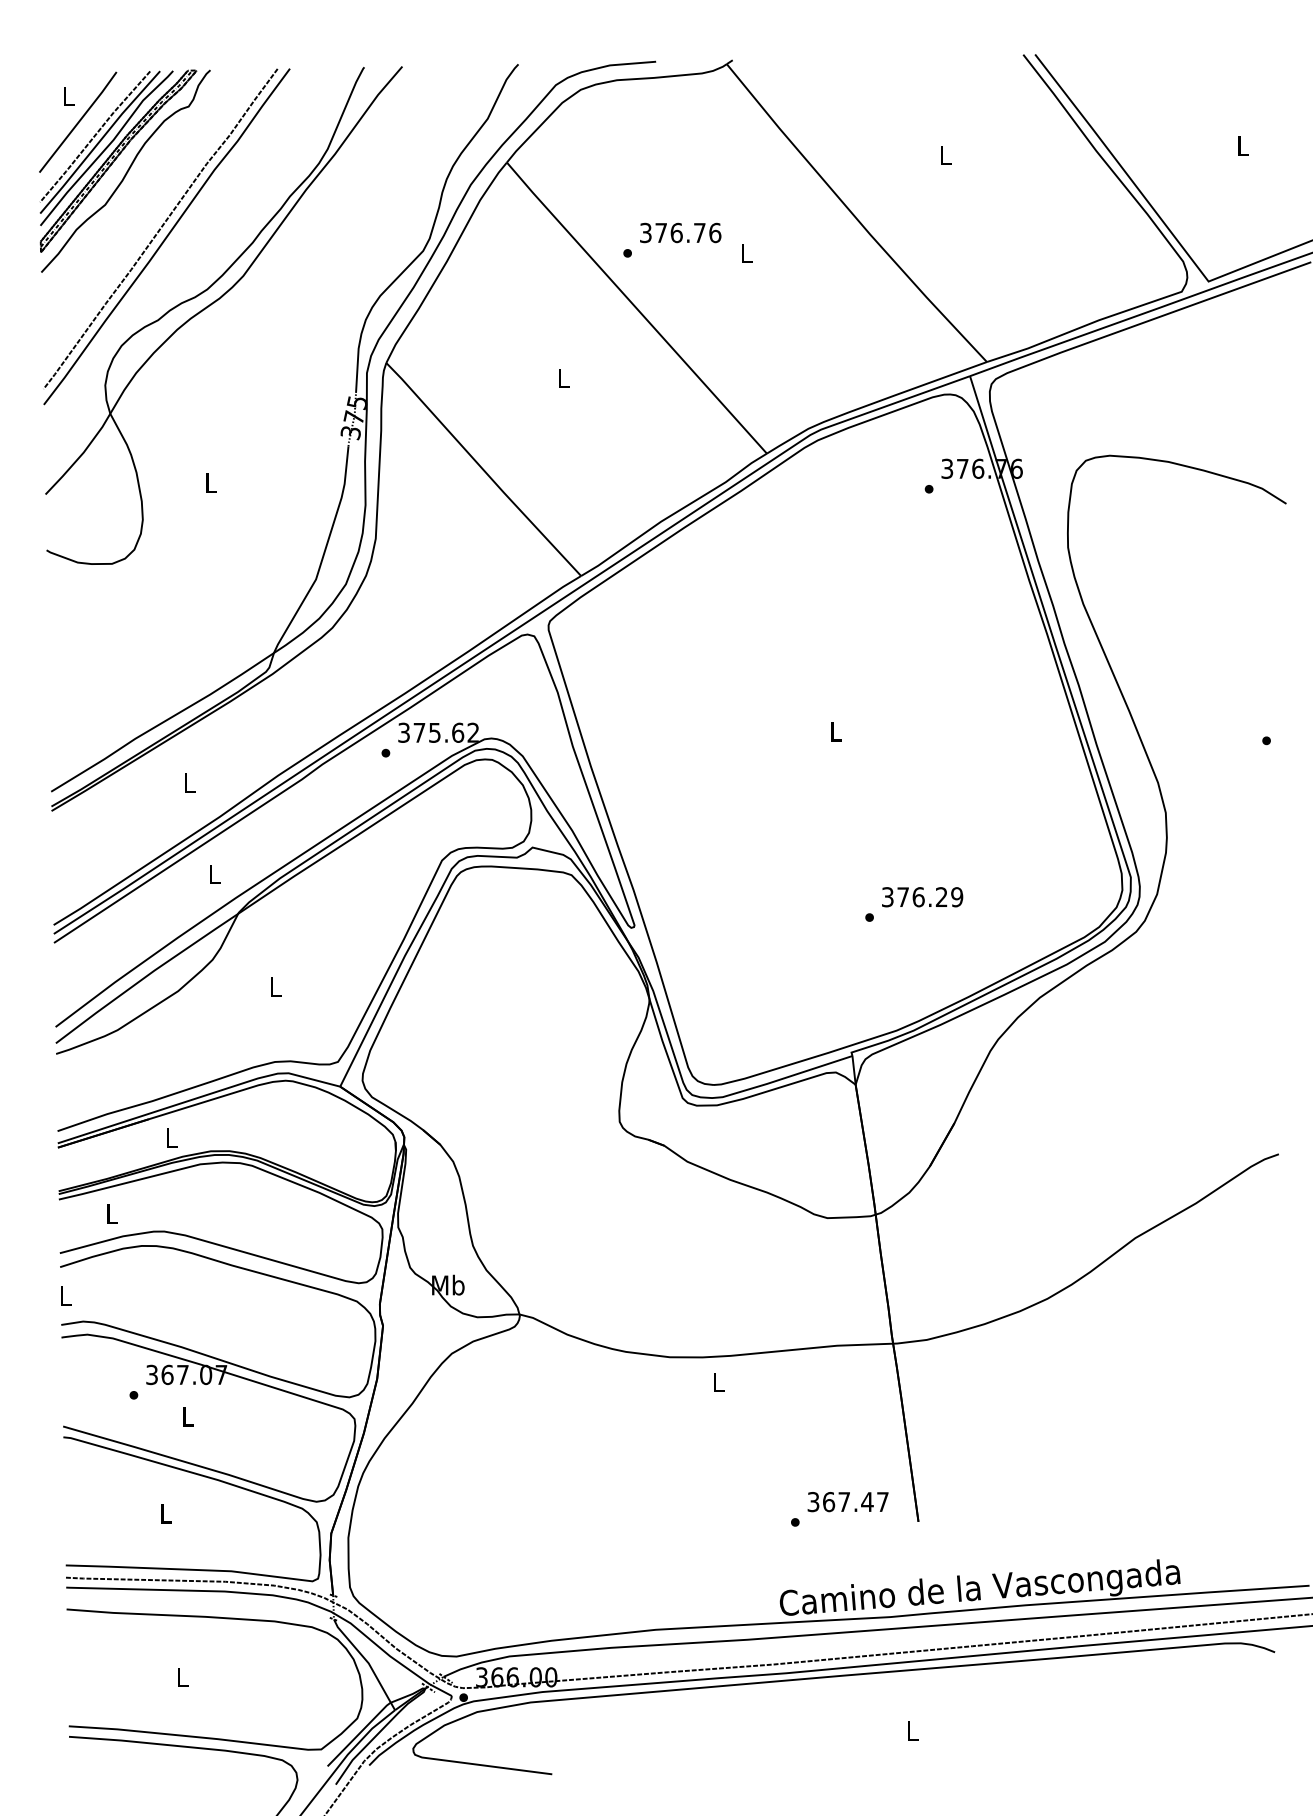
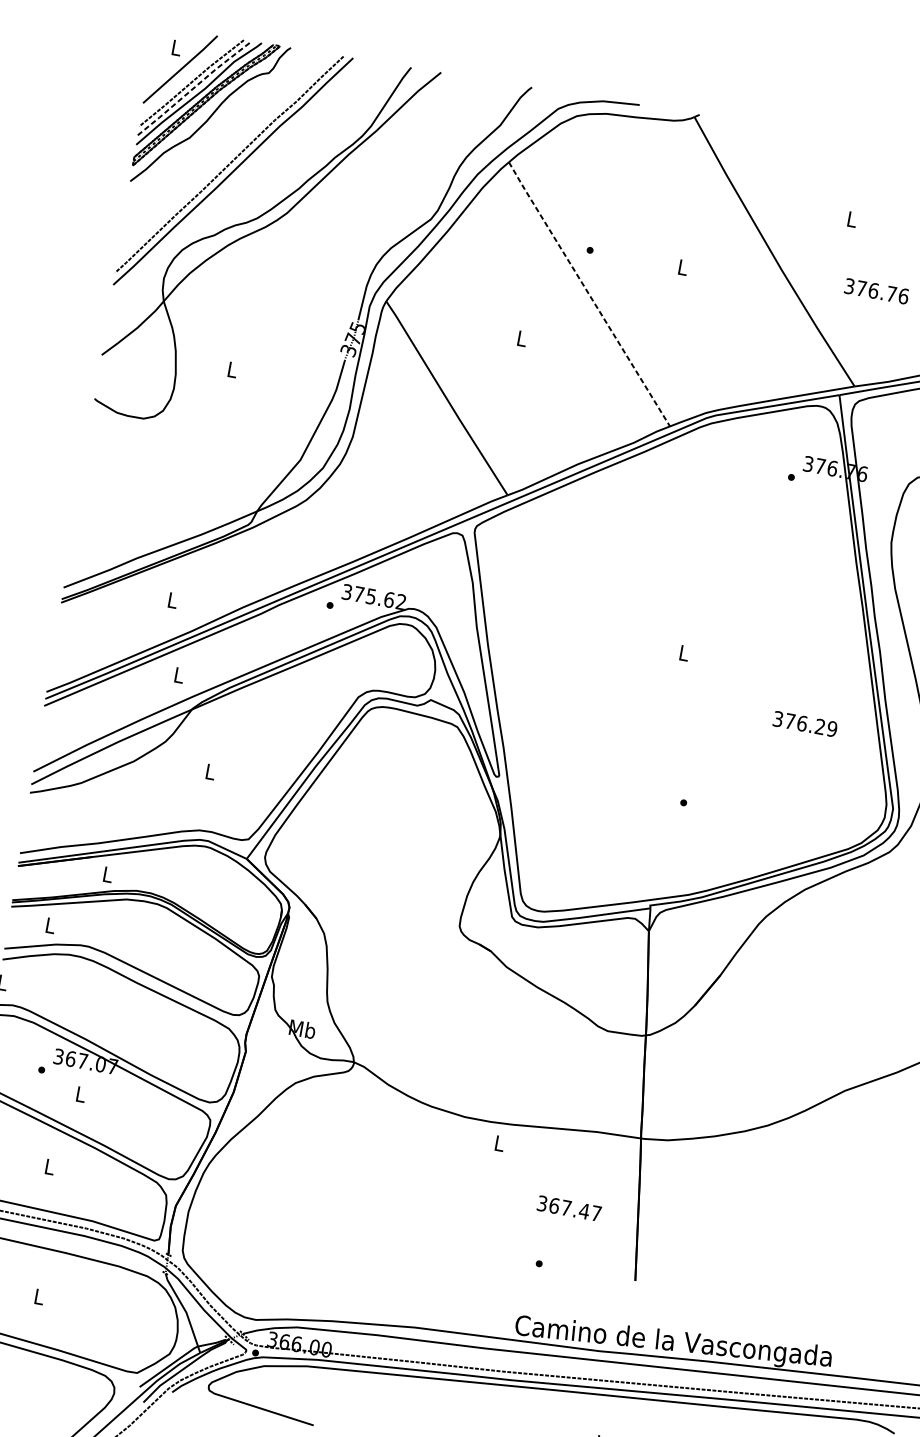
line: (99, 141) -> (194, 87), solid -> dashed
text: (680, 232) -> (876, 290), moved
line: (636, 307) -> (589, 293), solid -> dashed
text: (922, 897) -> (805, 724), moved
text: (847, 1502) -> (568, 1208), moved

